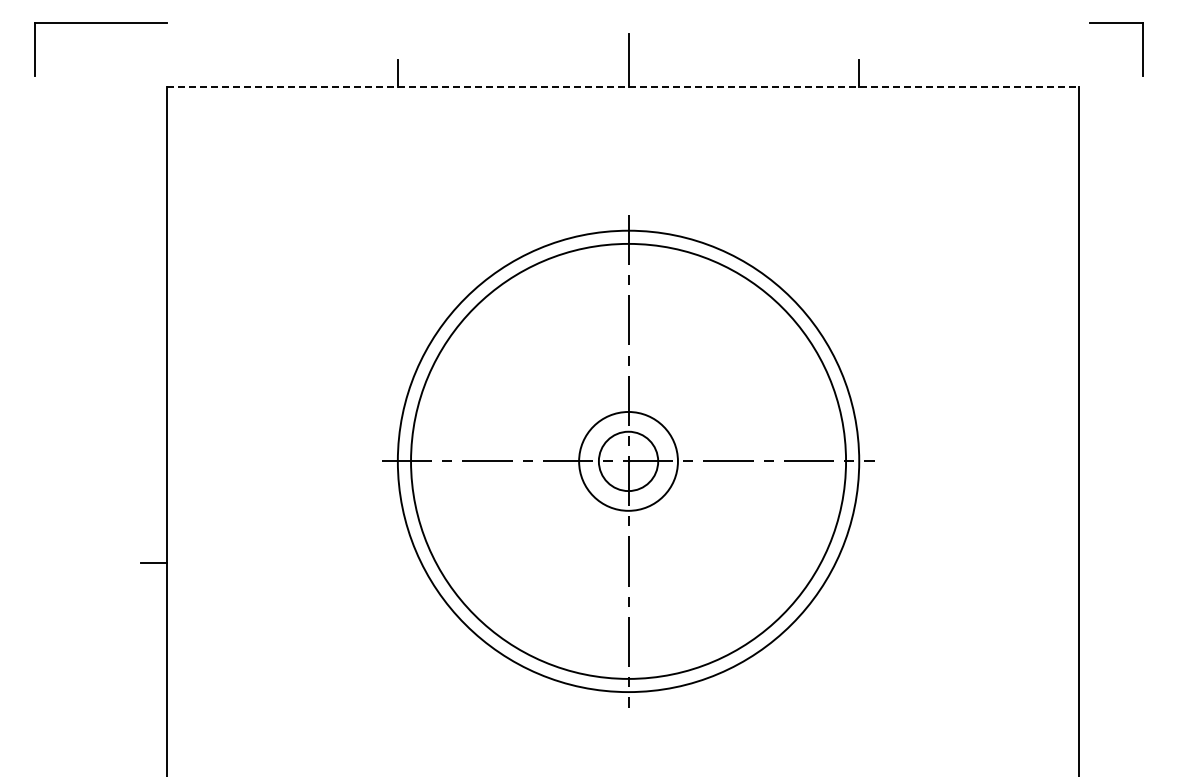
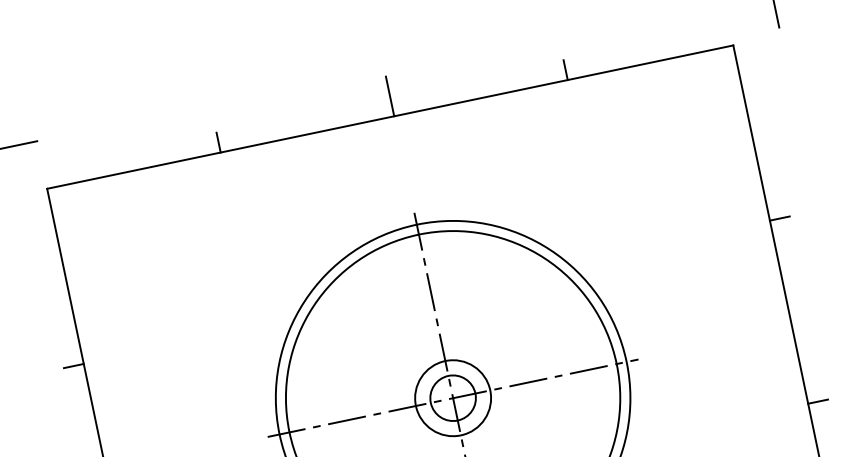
line: (623, 86) -> (390, 117), dashed -> solid
line: (153, 319) -> (73, 366), added
line: (1092, 319) -> (779, 218), added
line: (1092, 562) -> (817, 401), added

